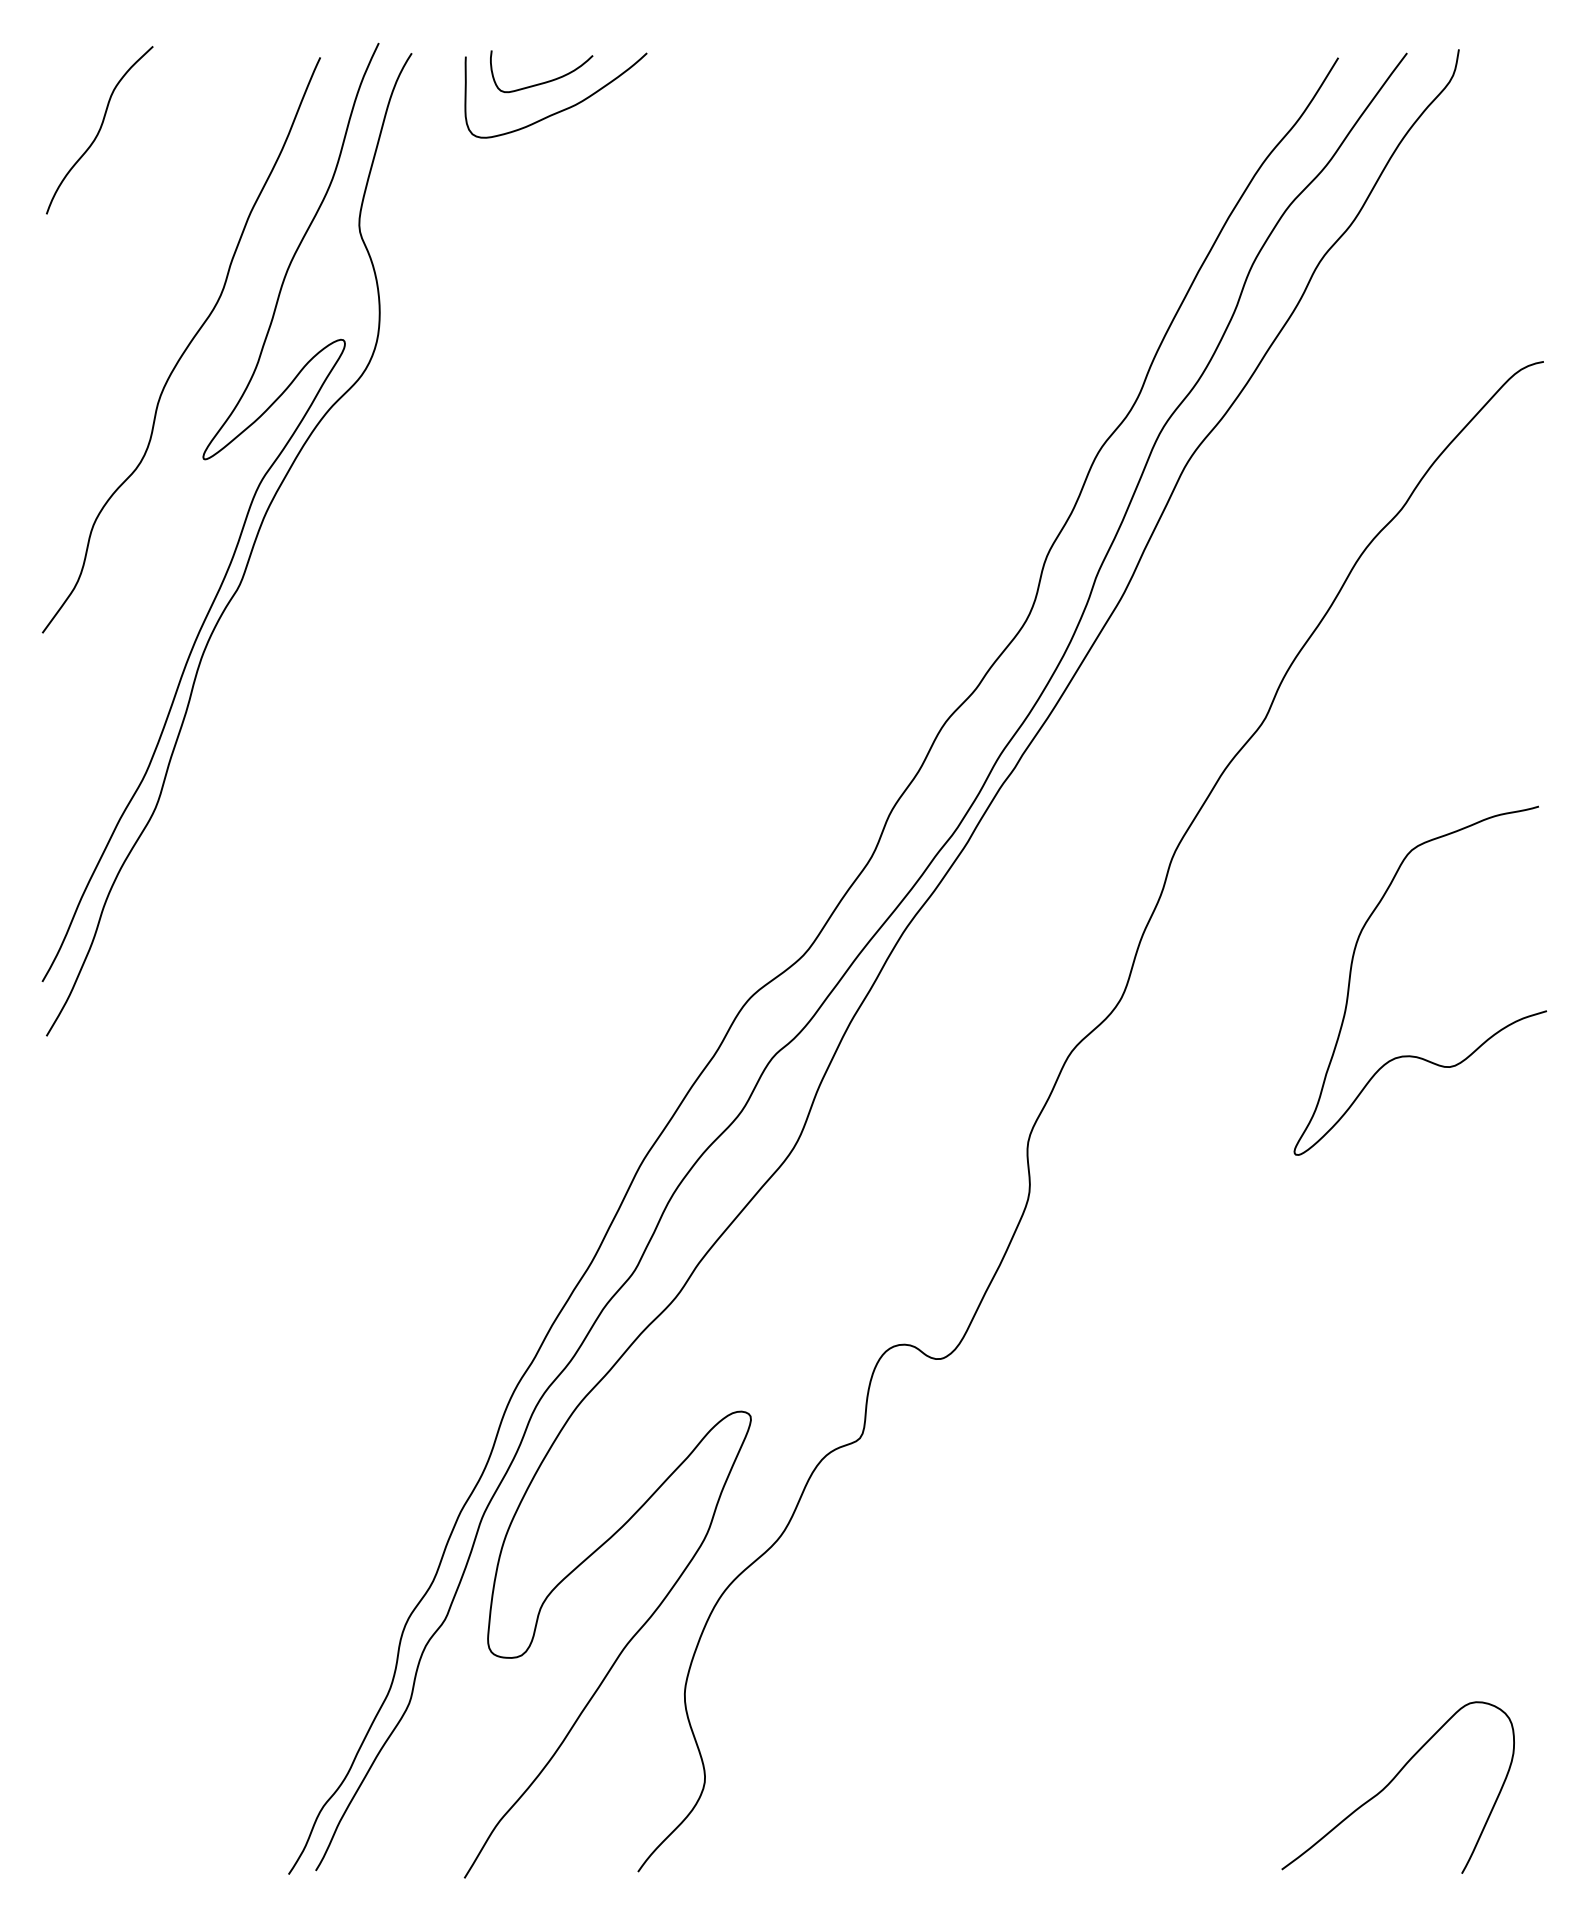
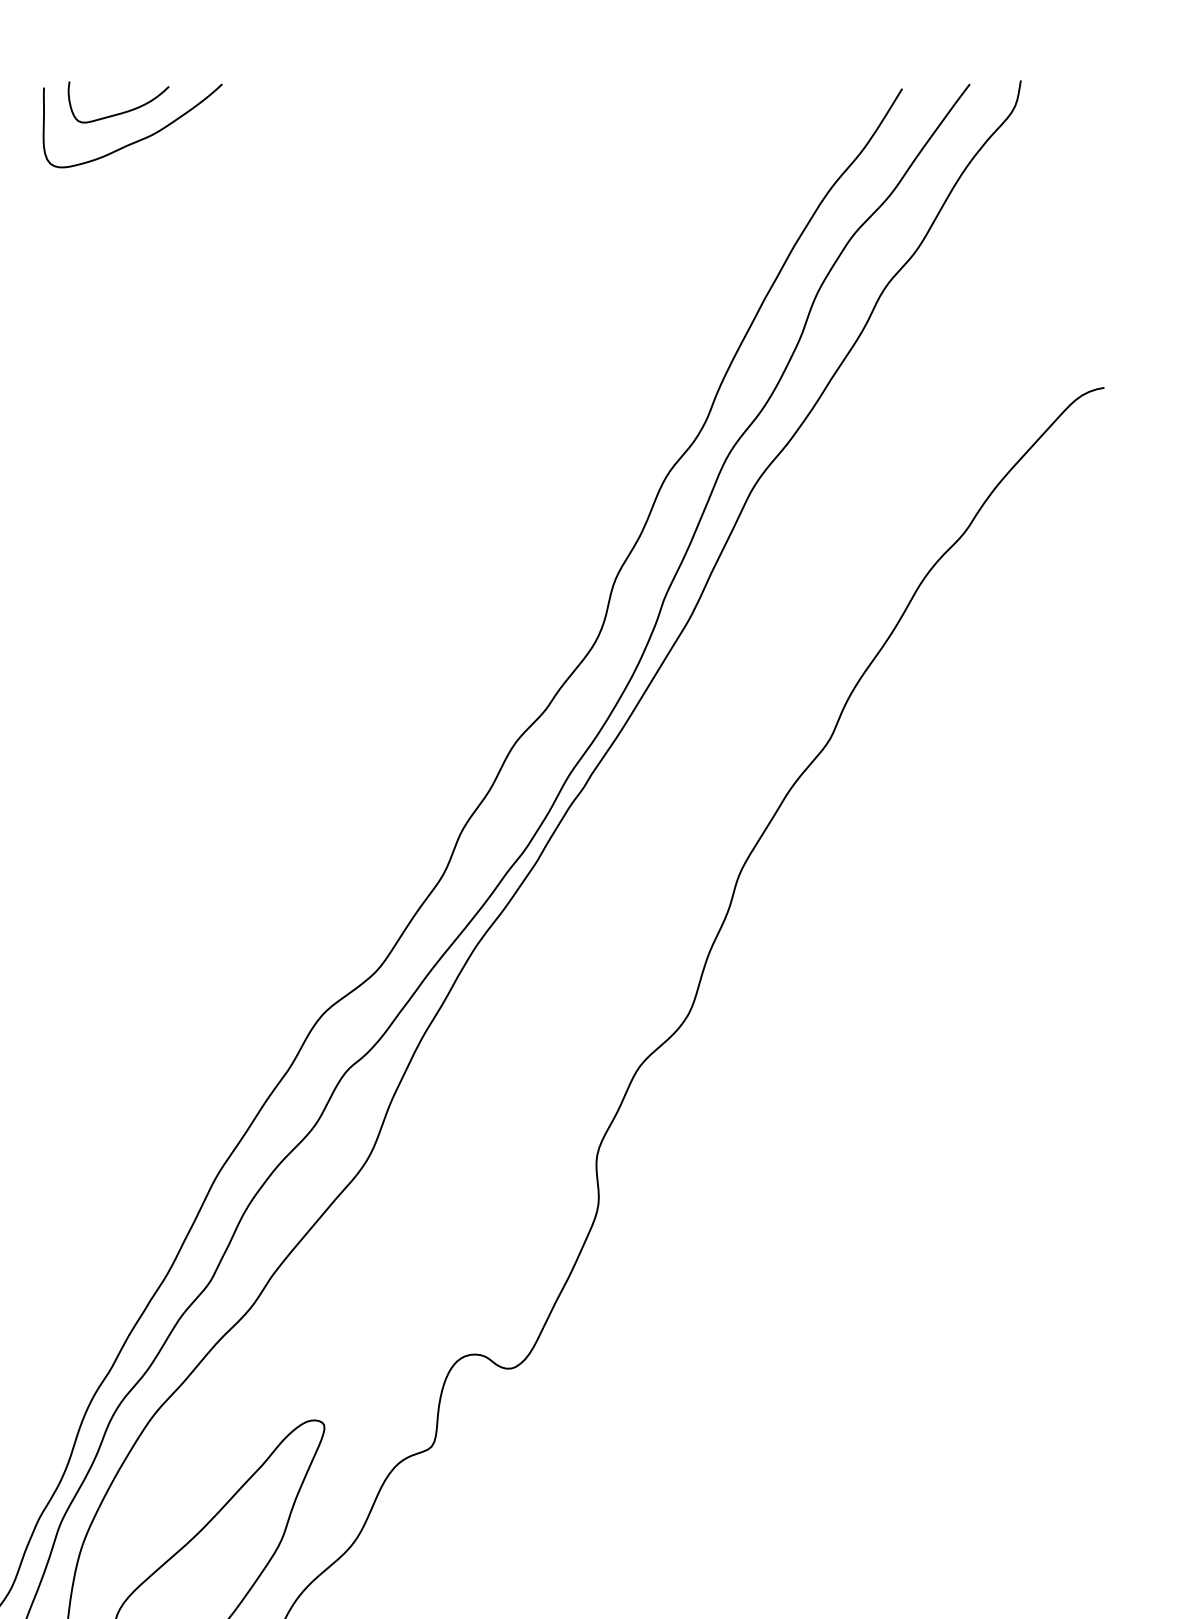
curve: (1352, 967) -> (916, 983), removed

